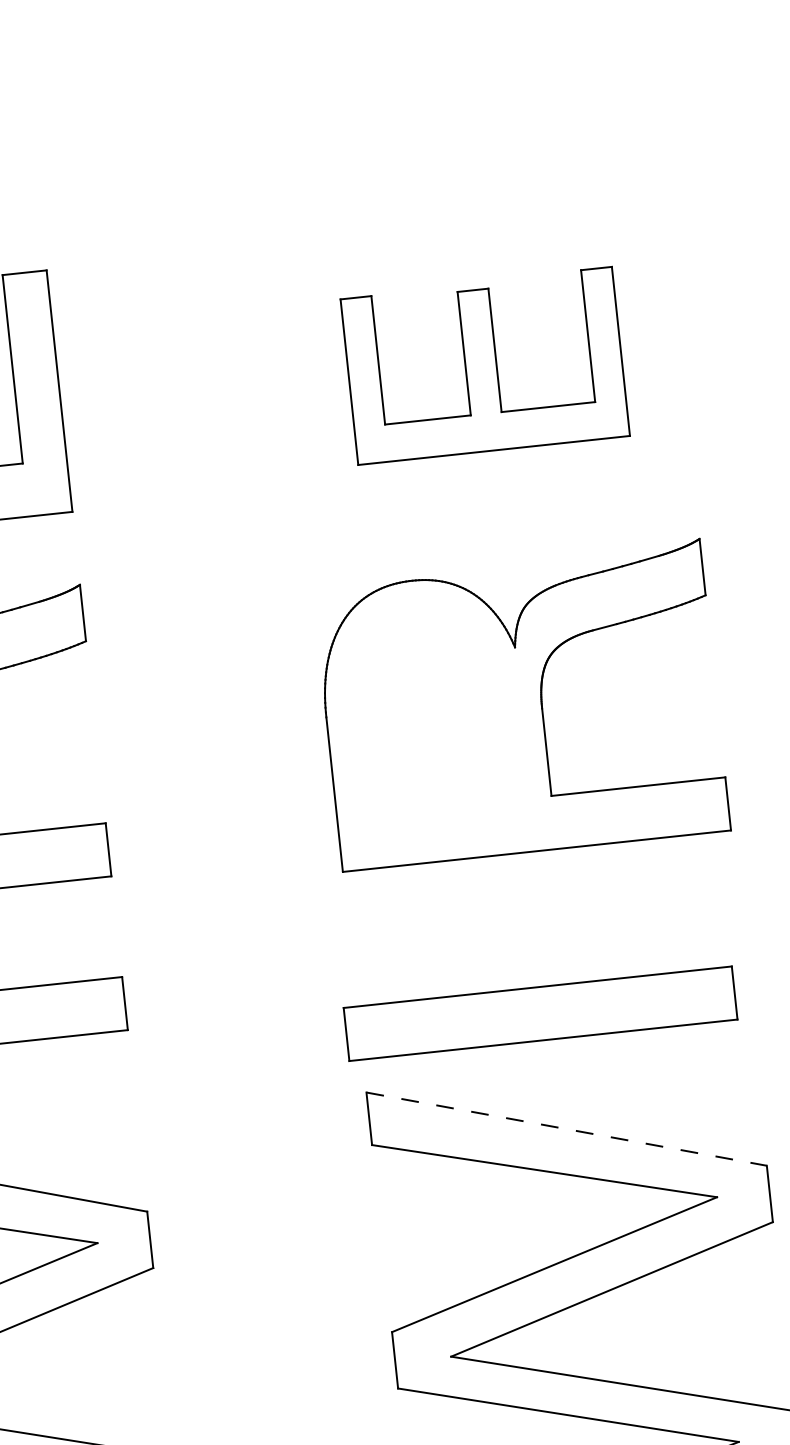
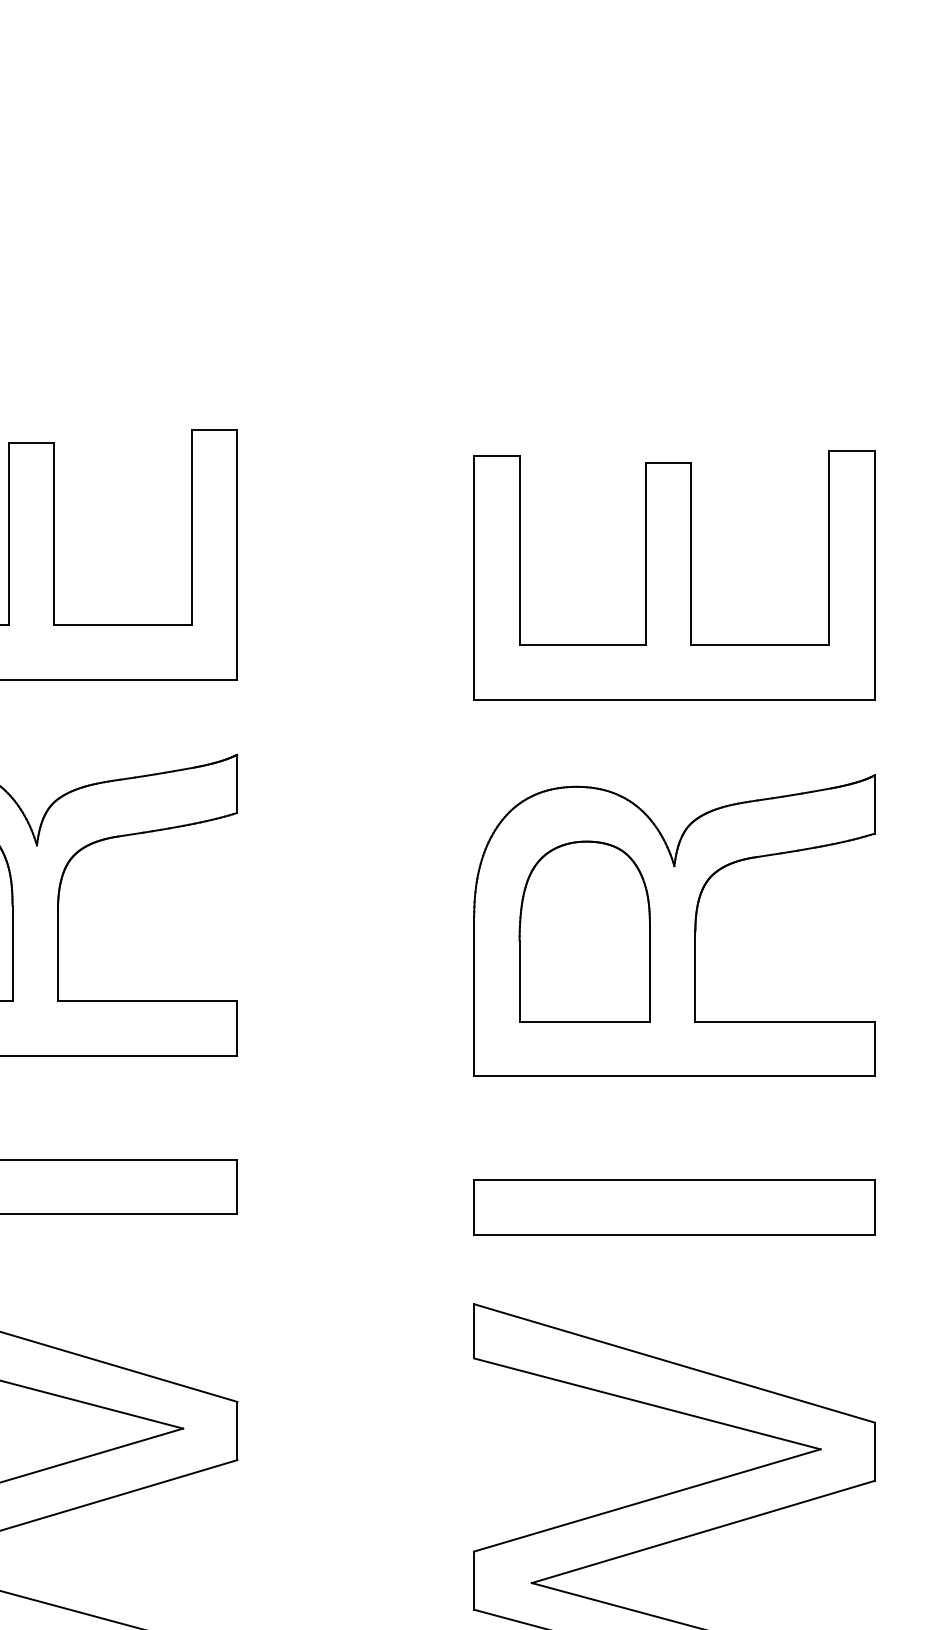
part: (485, 365) -> (674, 575), size x1.43
part: (434, 720) -> (584, 931), added
part: (540, 1013) -> (674, 1207), moved
line: (566, 1129) -> (674, 1363), dashed -> solid

